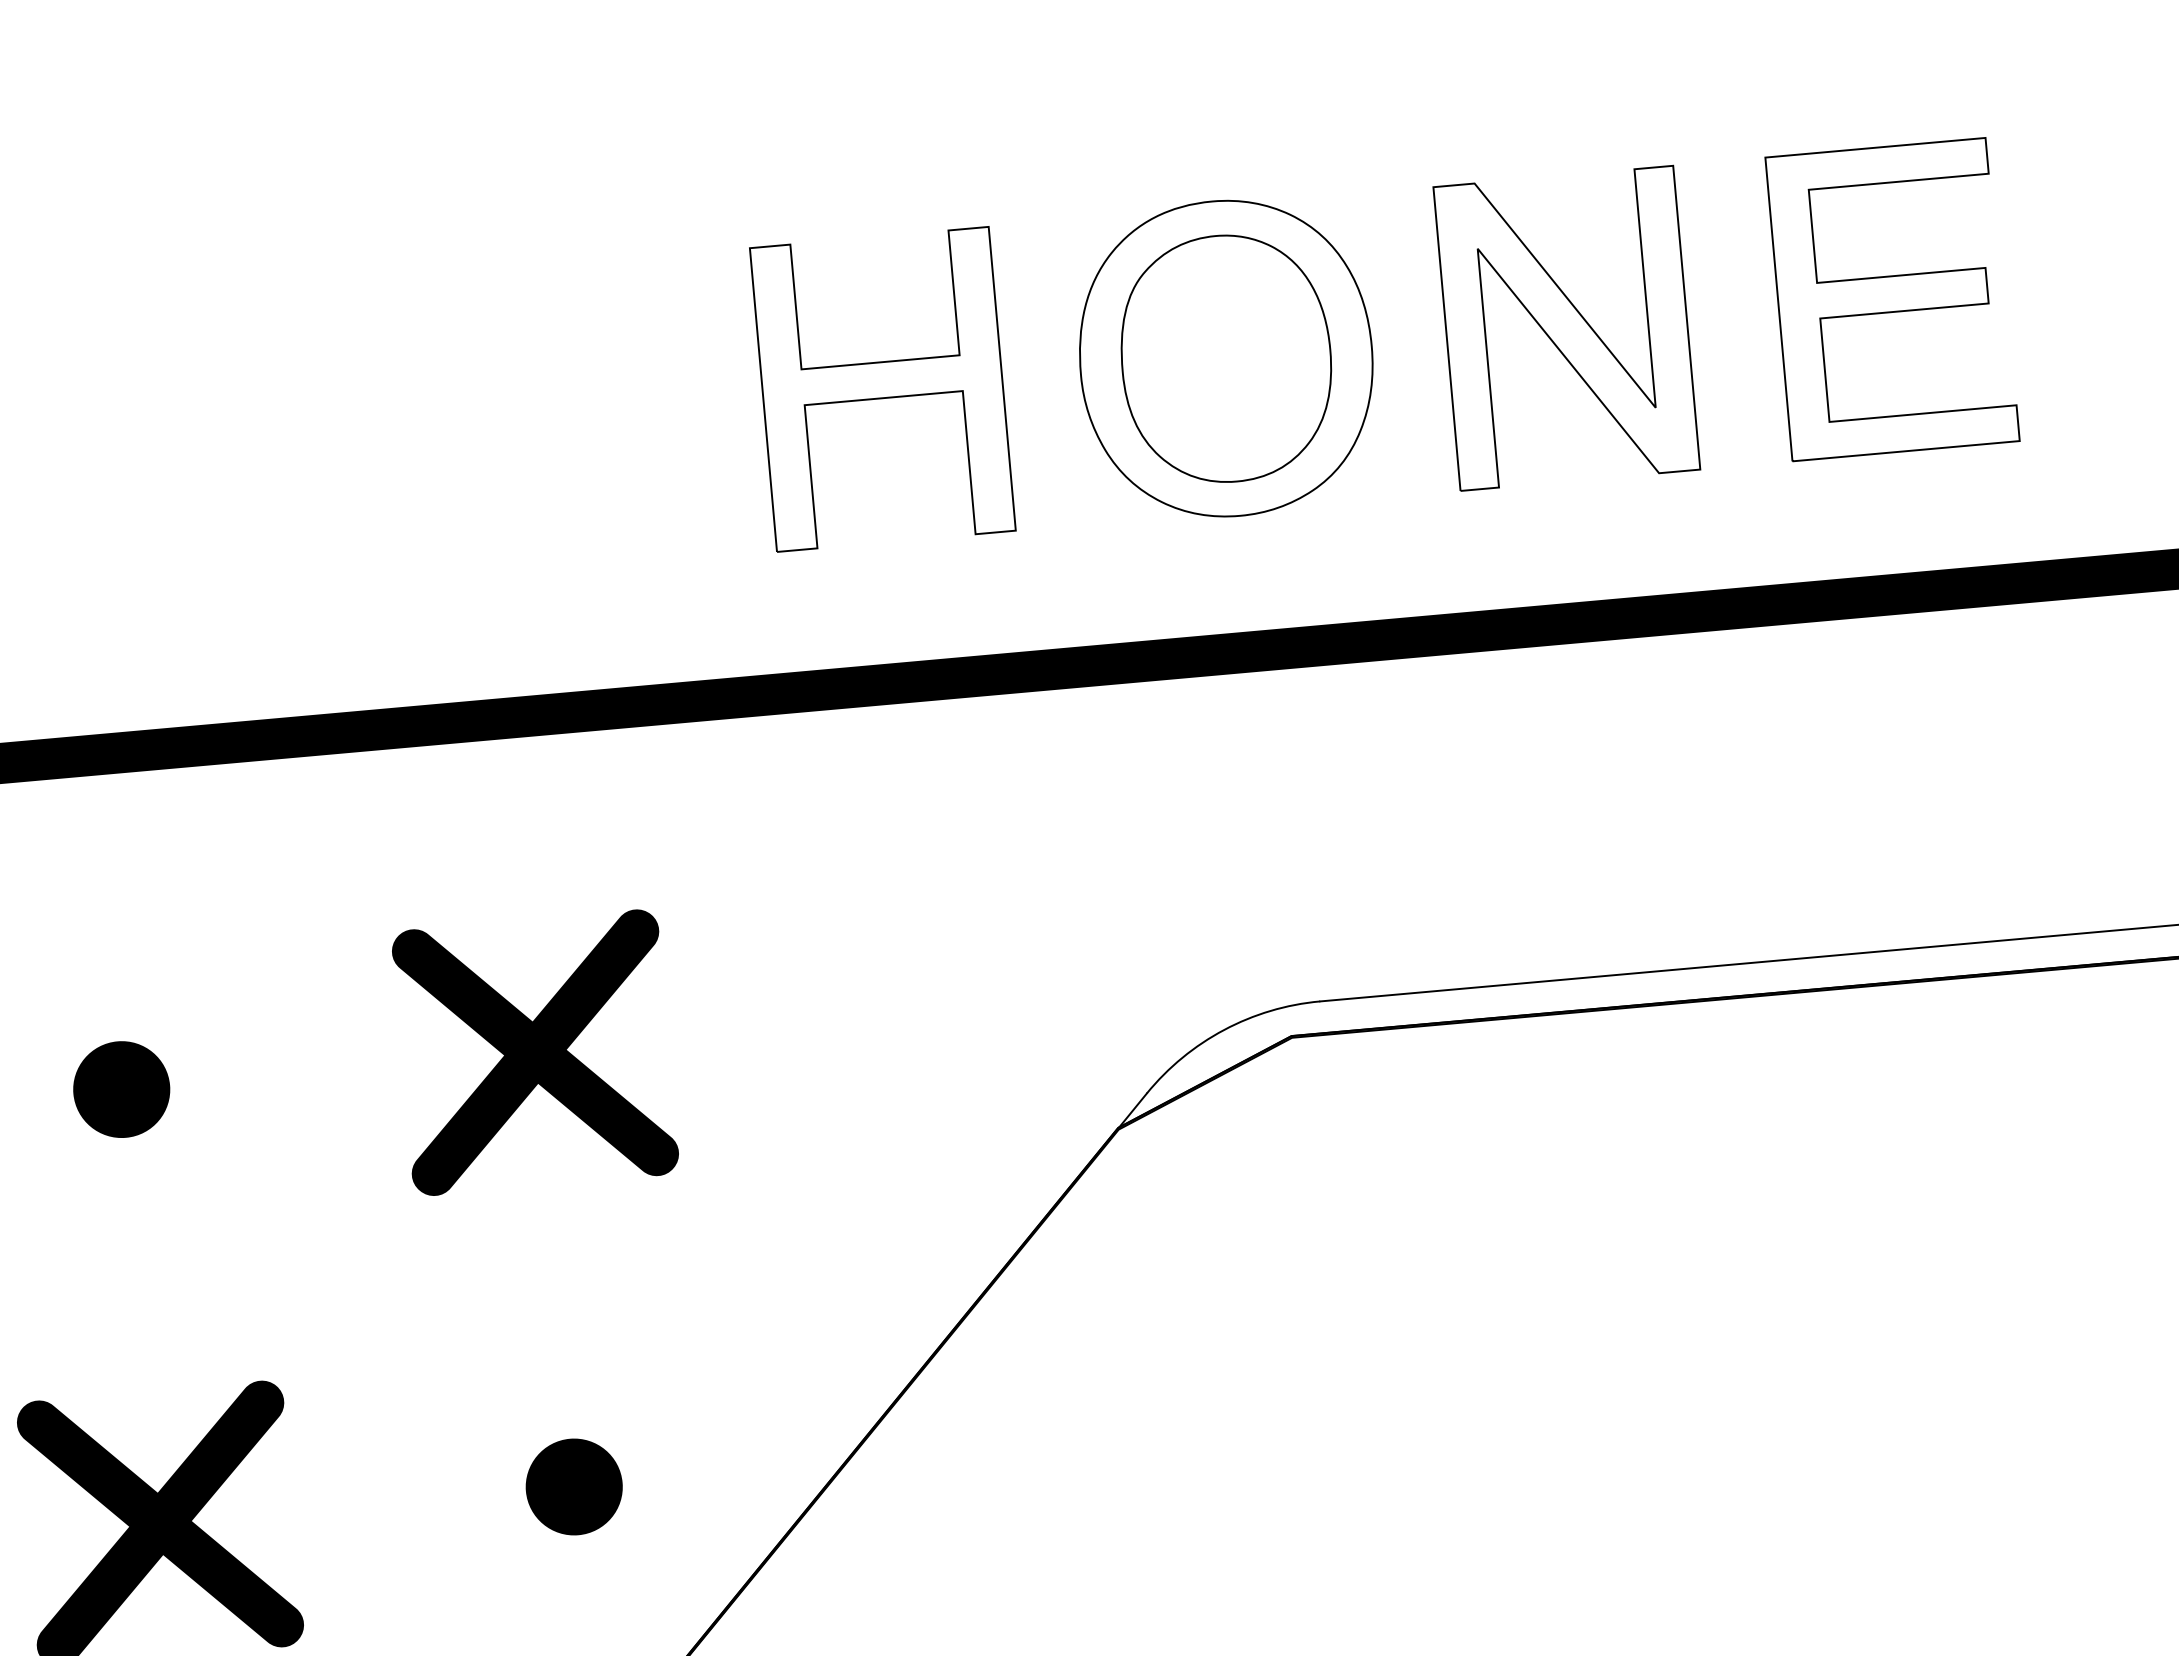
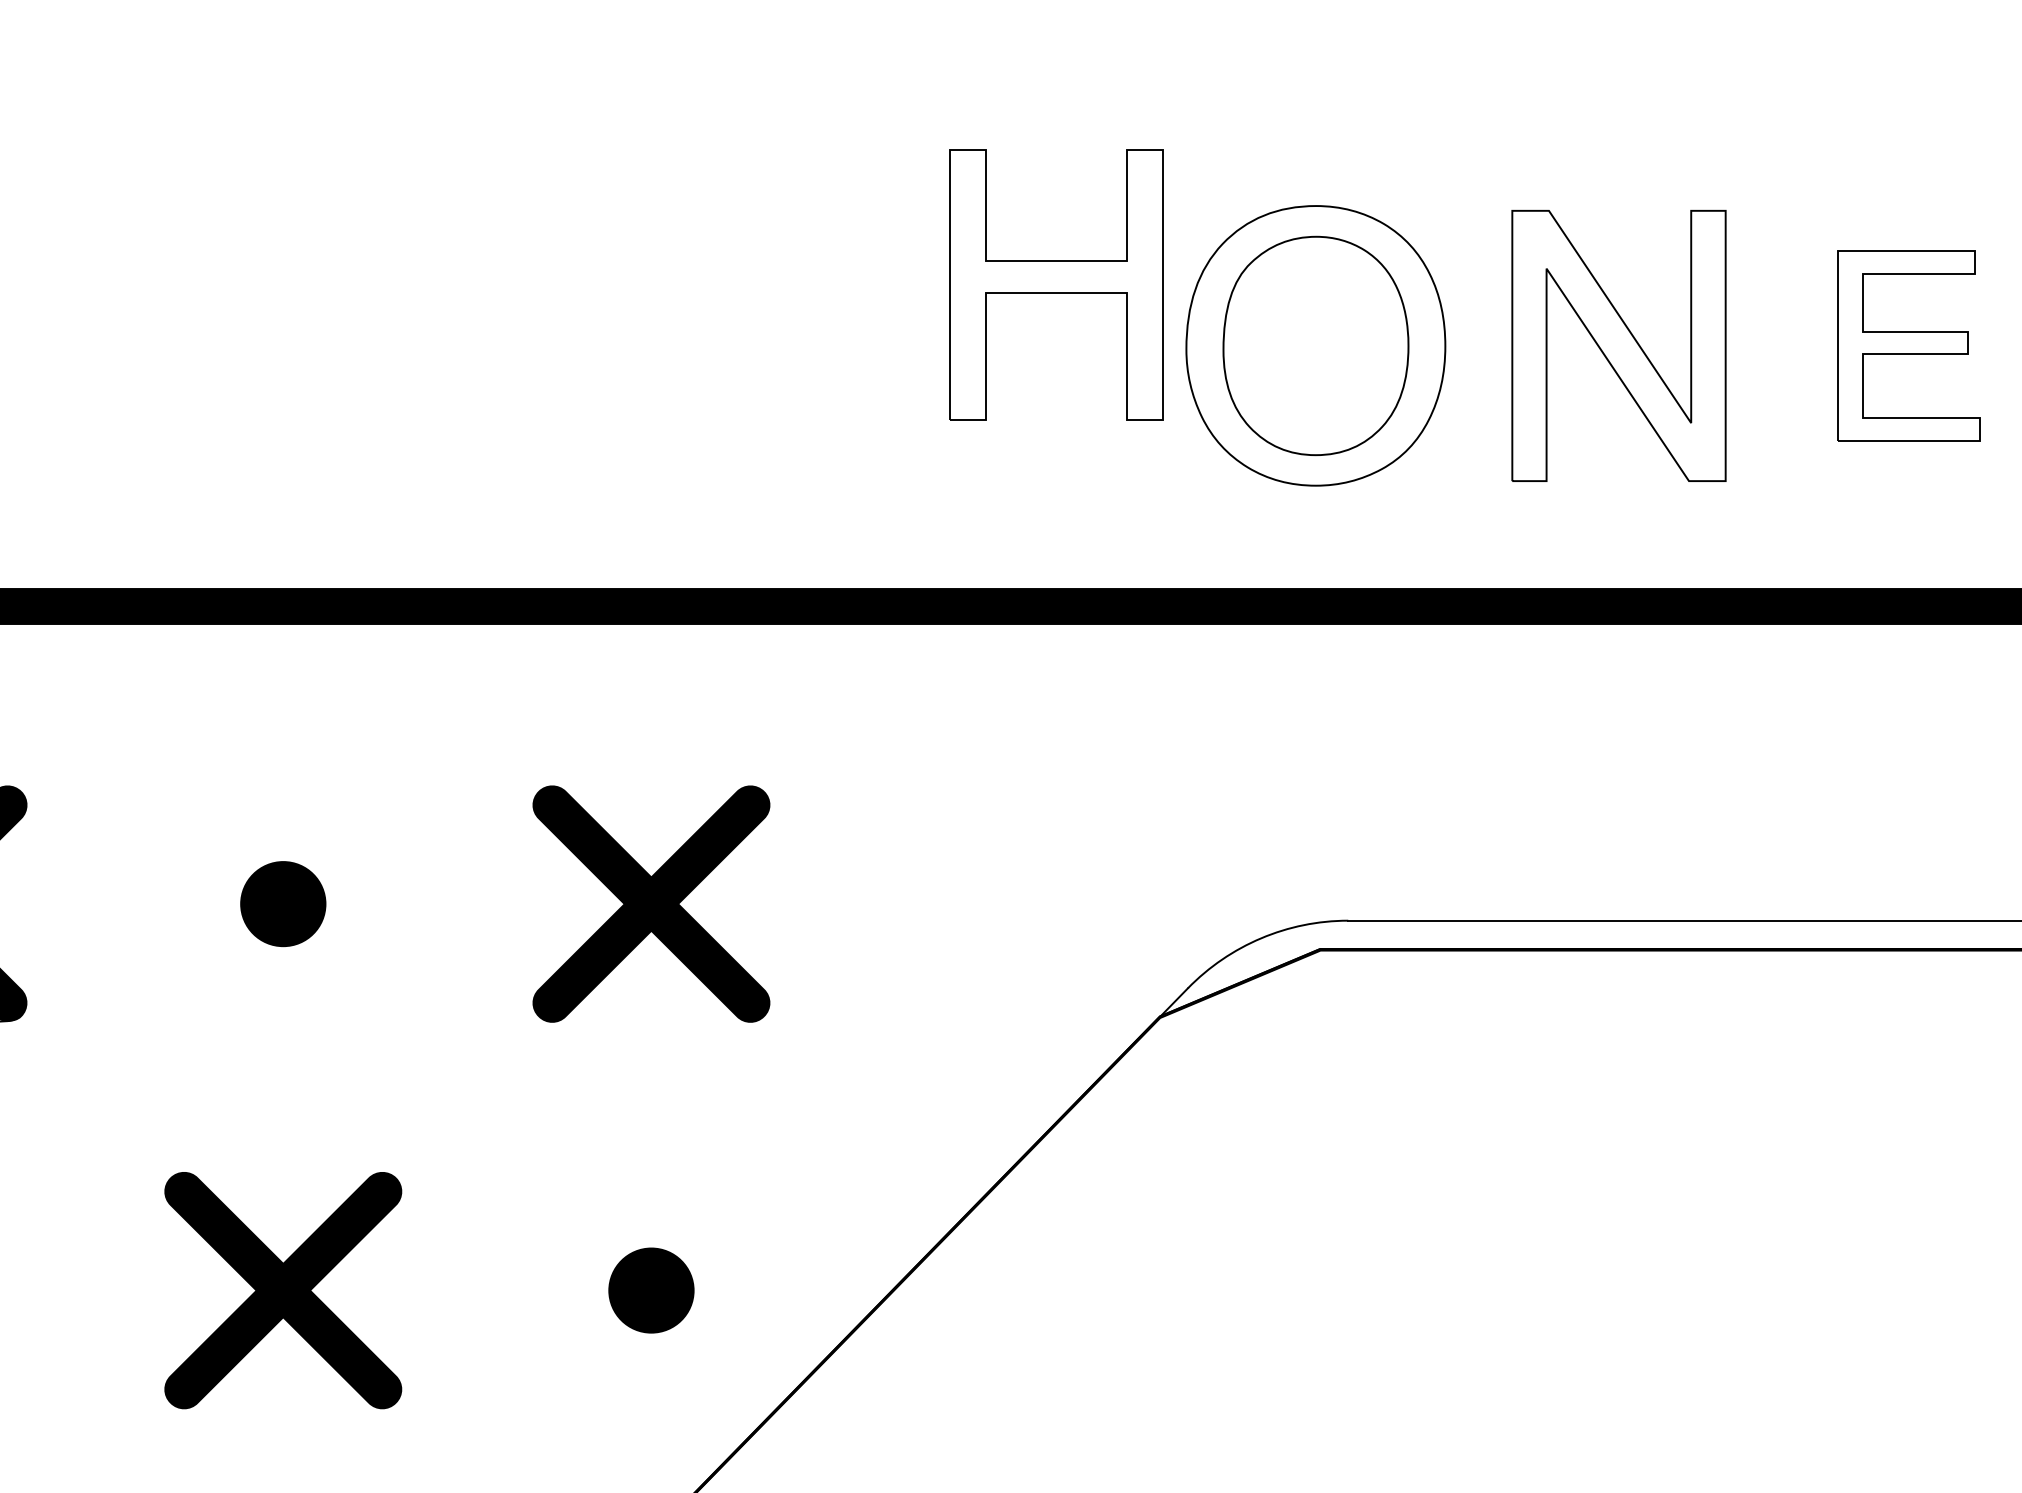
part: (1892, 298) -> (1908, 345), size x0.7
part: (882, 388) -> (1056, 284), moved

